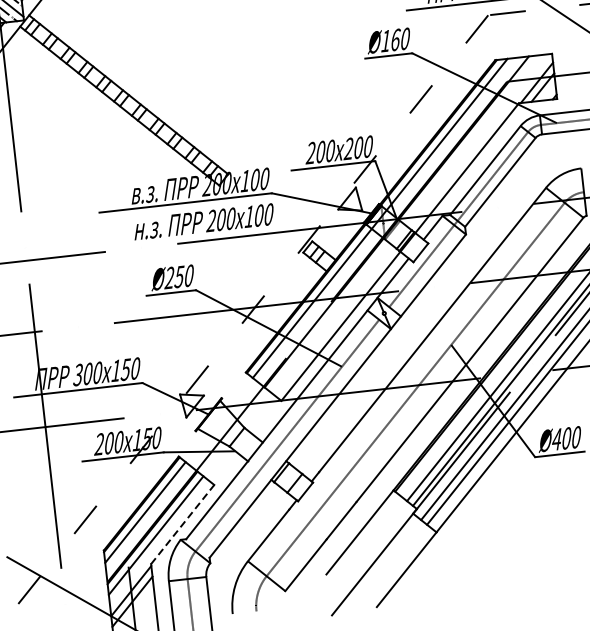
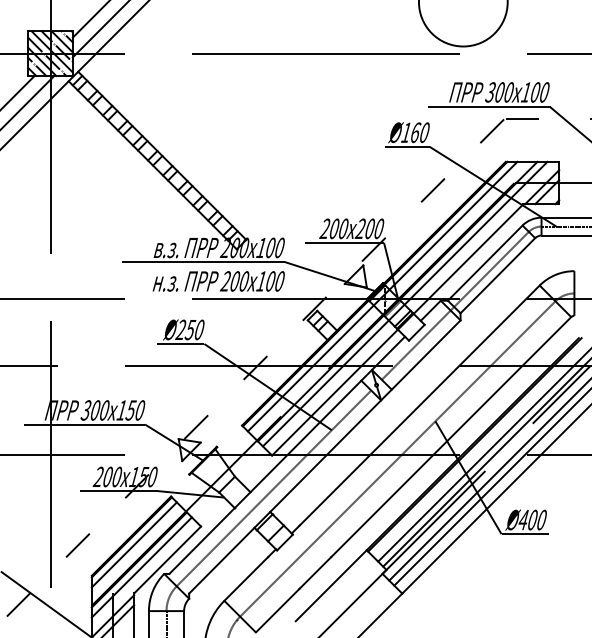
line: (404, 223) -> (404, 303), added
line: (183, 523) -> (168, 559), dashed -> solid

